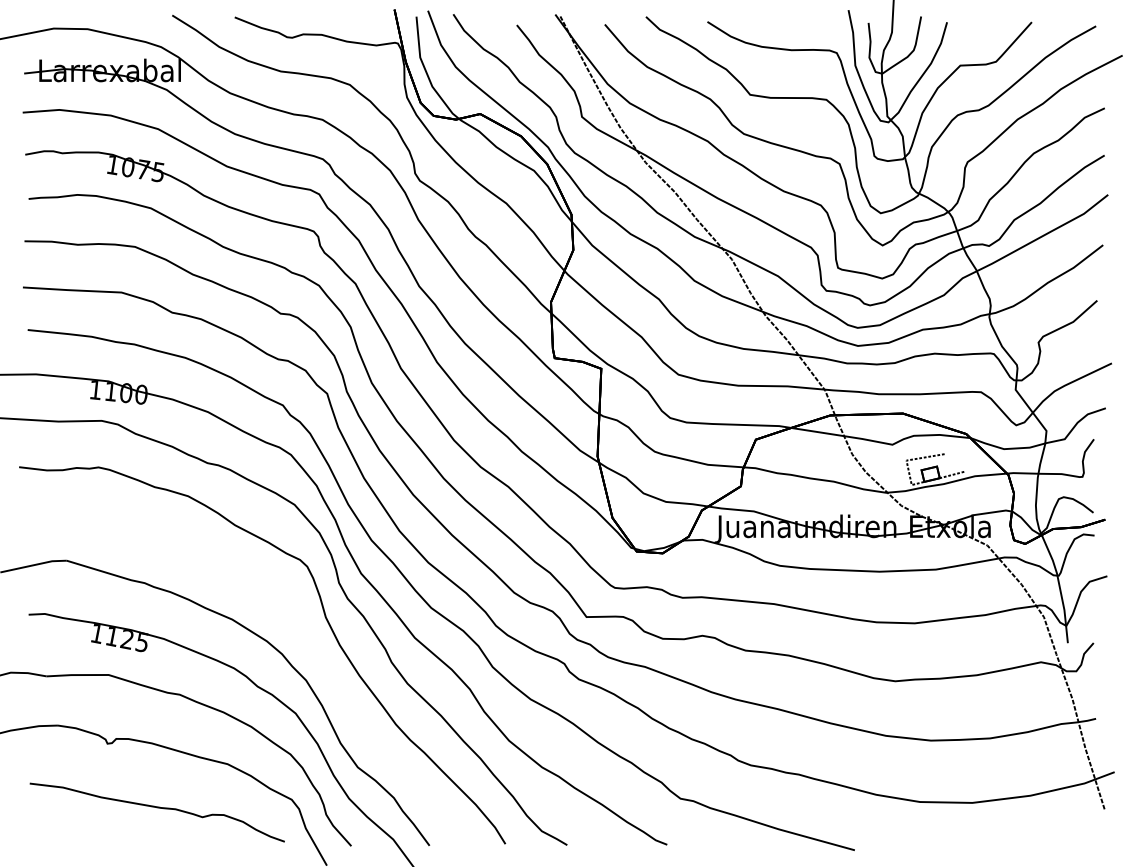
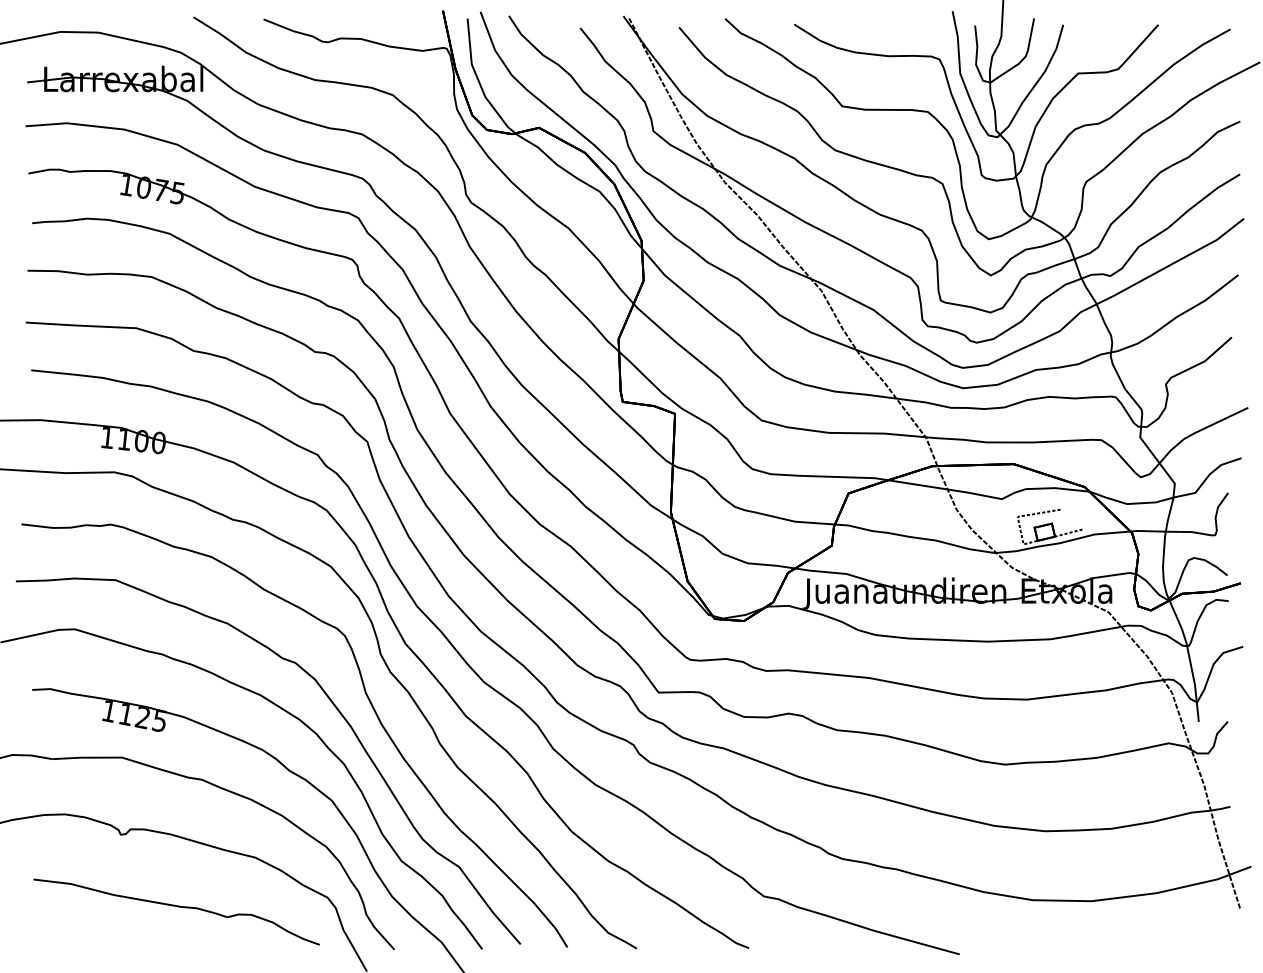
curve: (298, 631) -> (335, 708), added

